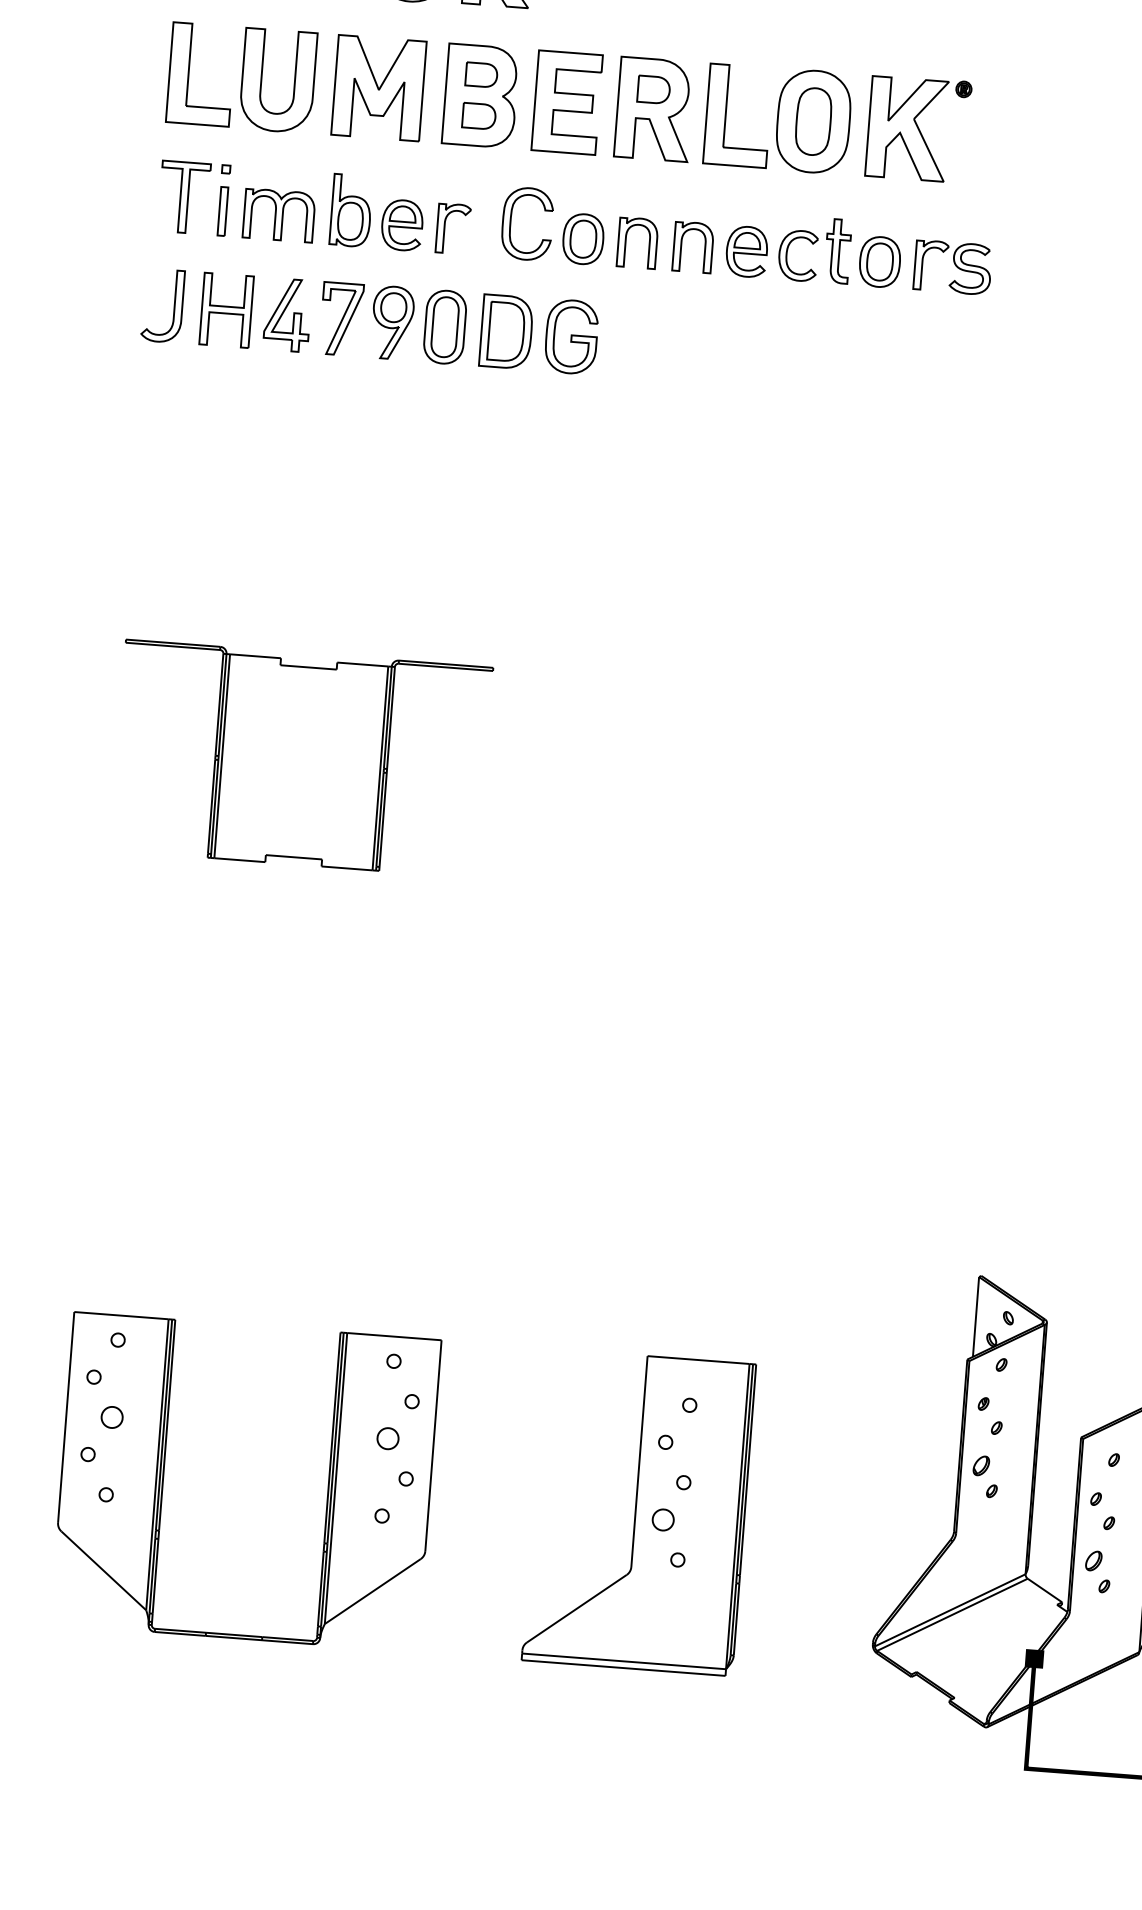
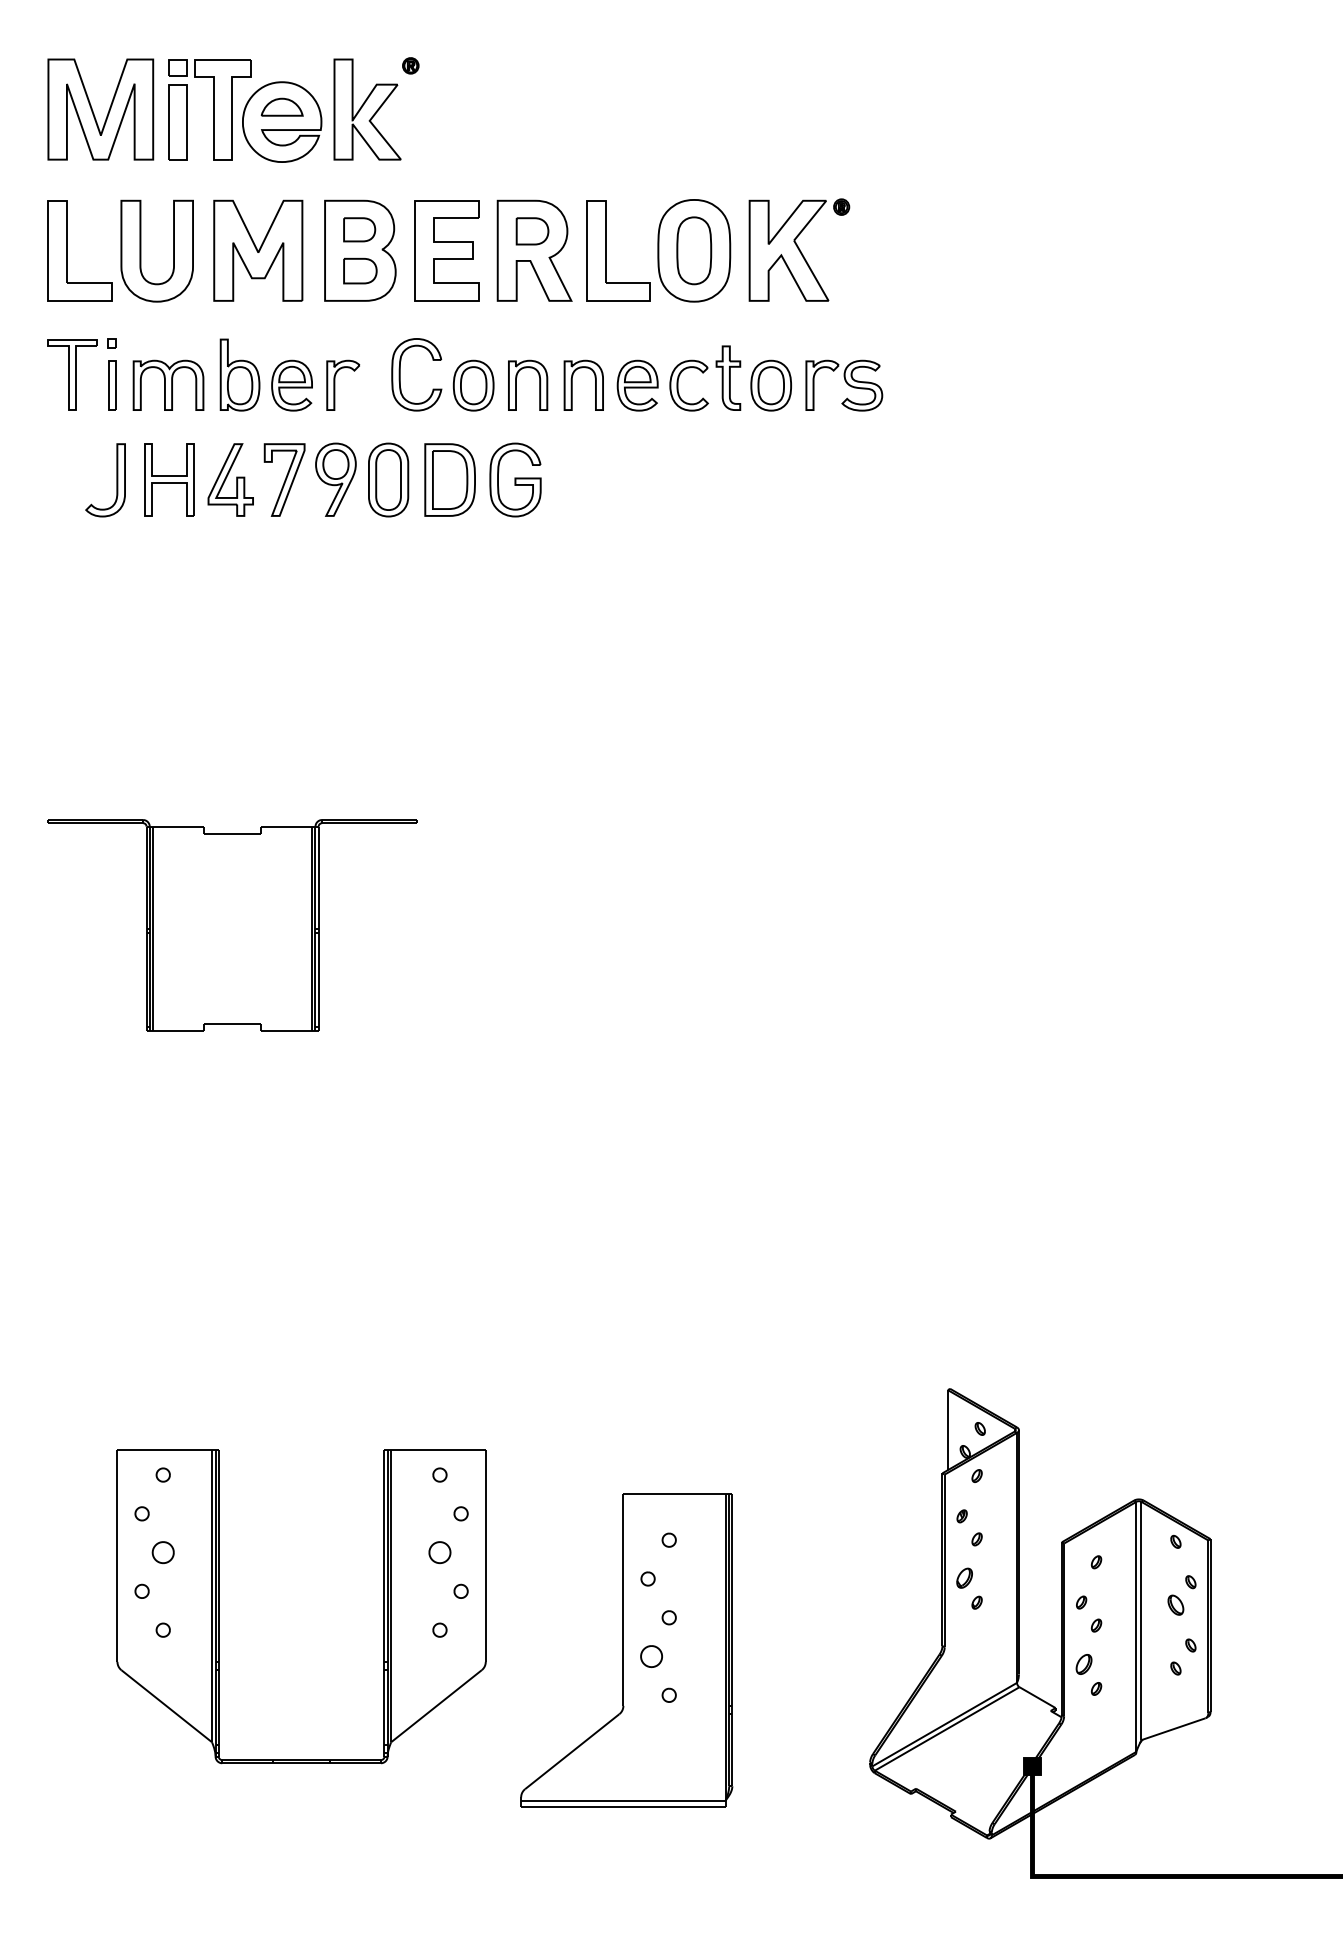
part: (370, 320) -> (313, 479), moved
part: (164, 1475) -> (219, 1606), moved

